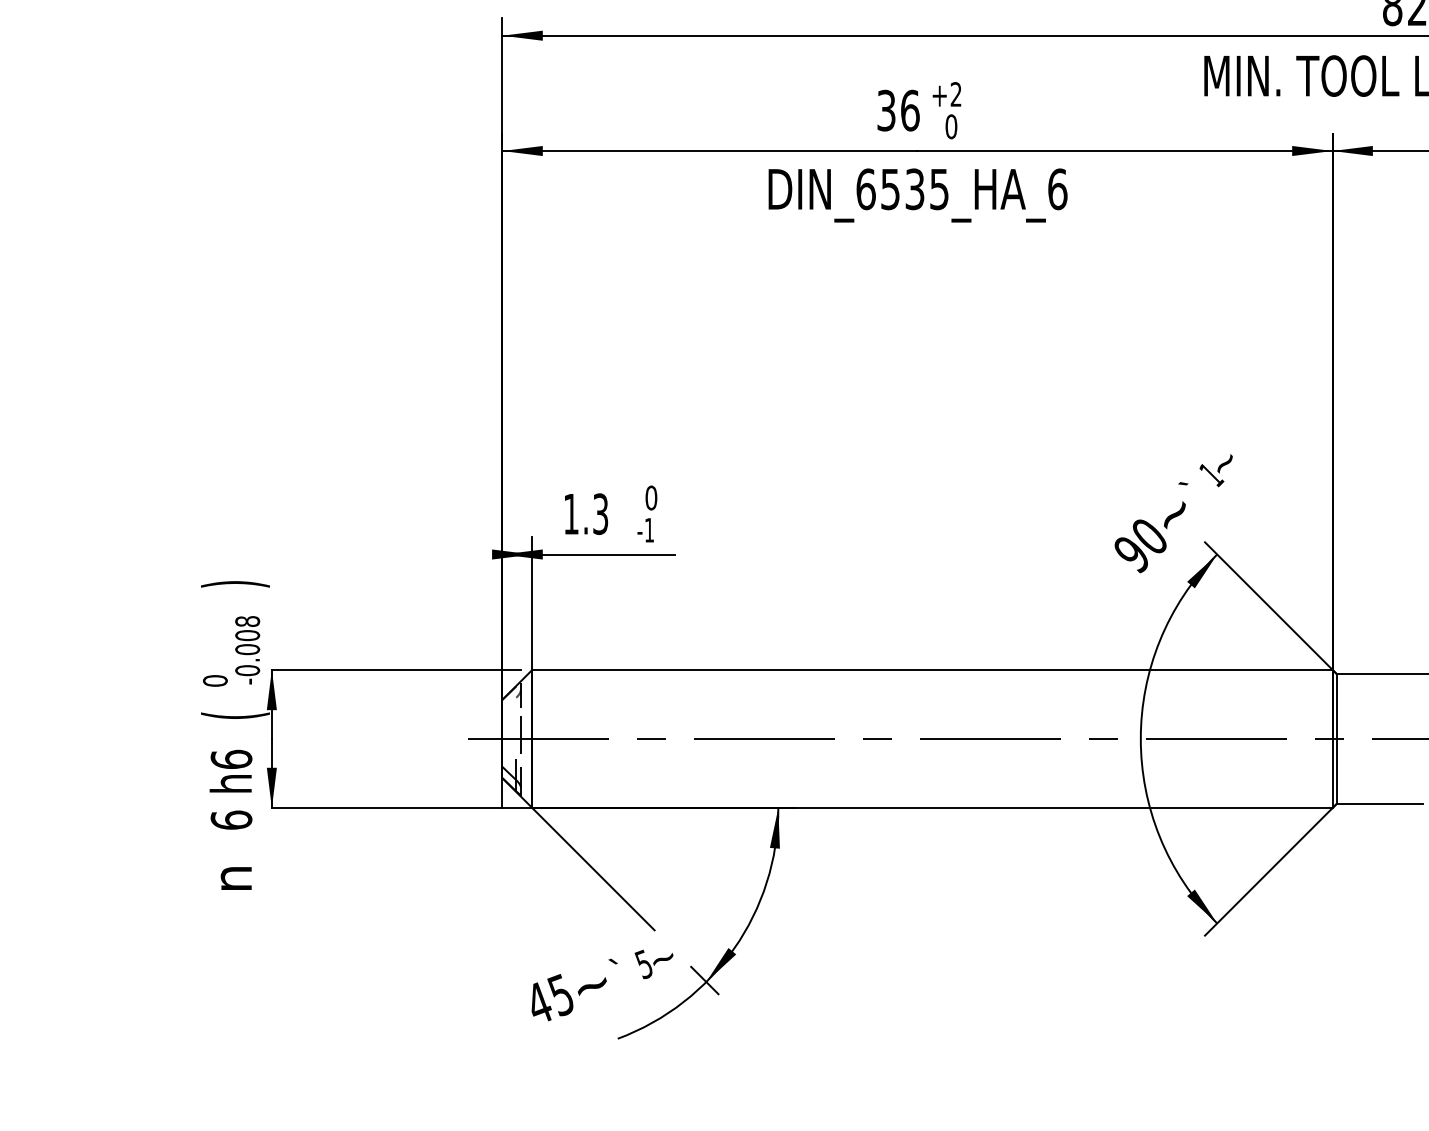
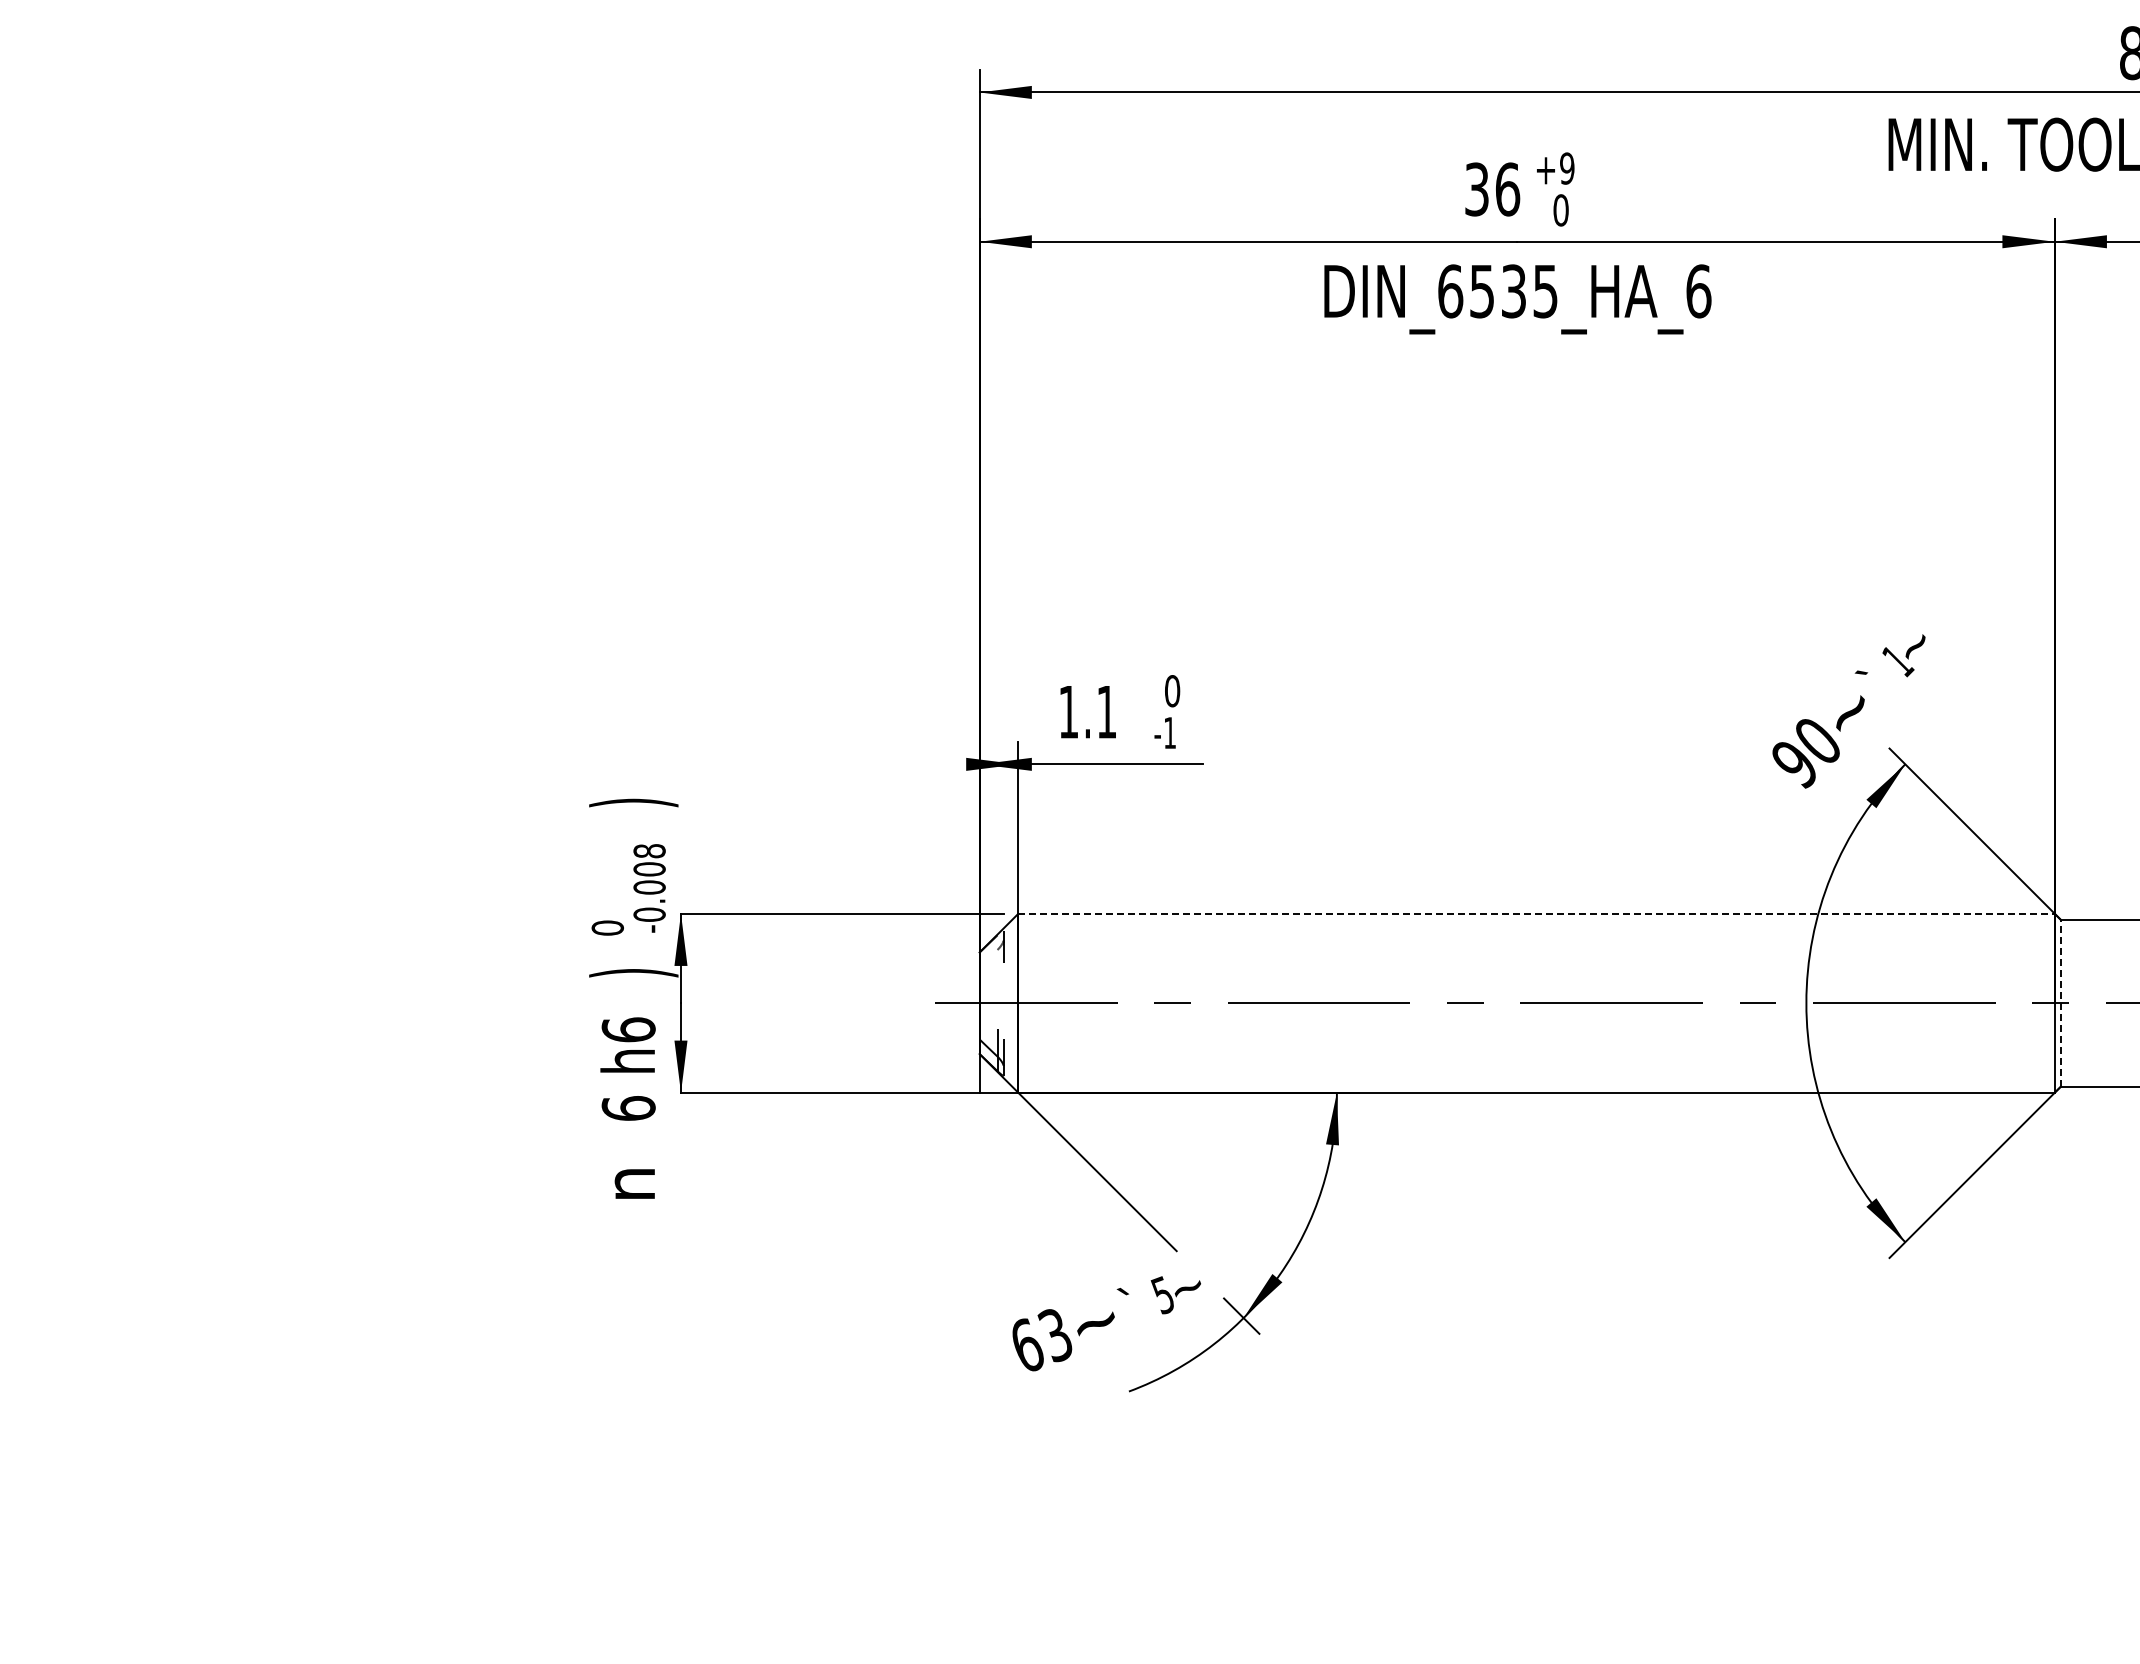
text: (956, 94) -> (1567, 168), +2 -> +9
text: (600, 514) -> (1106, 712), 1.3 -> 1.1
line: (933, 669) -> (1537, 913), solid -> dashed
text: (235, 715) -> (633, 972), ( -> )
line: (520, 732) -> (1003, 995), removed
line: (1337, 739) -> (2060, 1003), solid -> dashed
text: (551, 998) -> (1042, 1339), 45 -> 63

